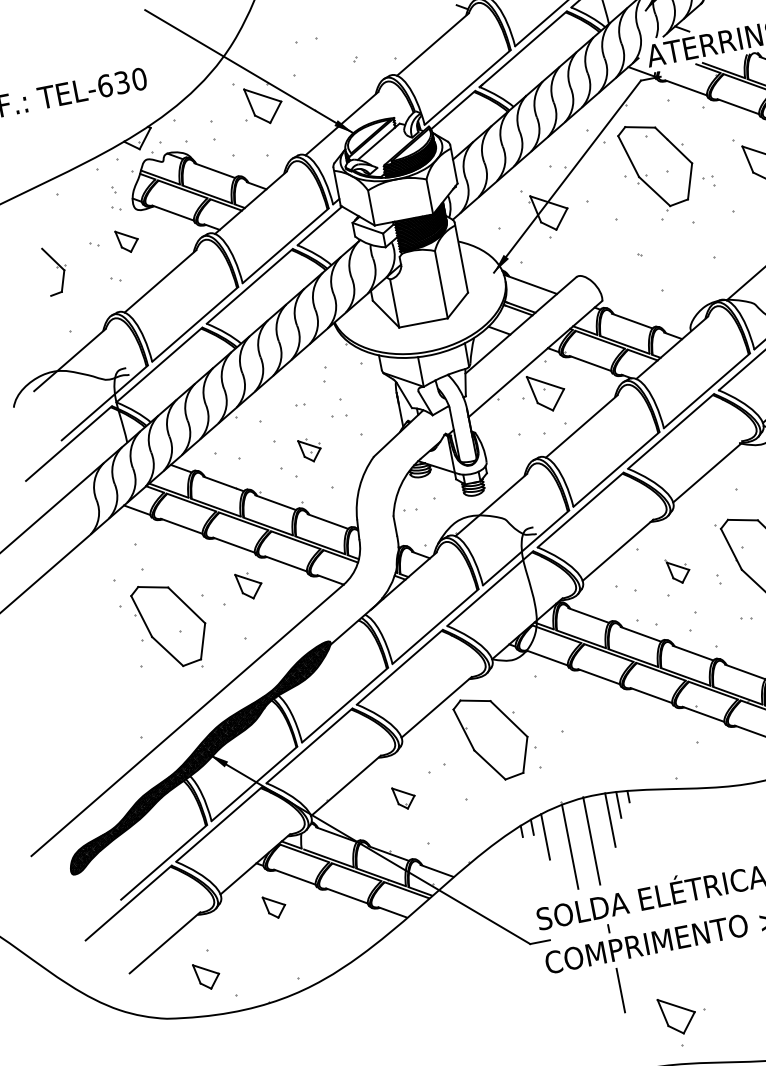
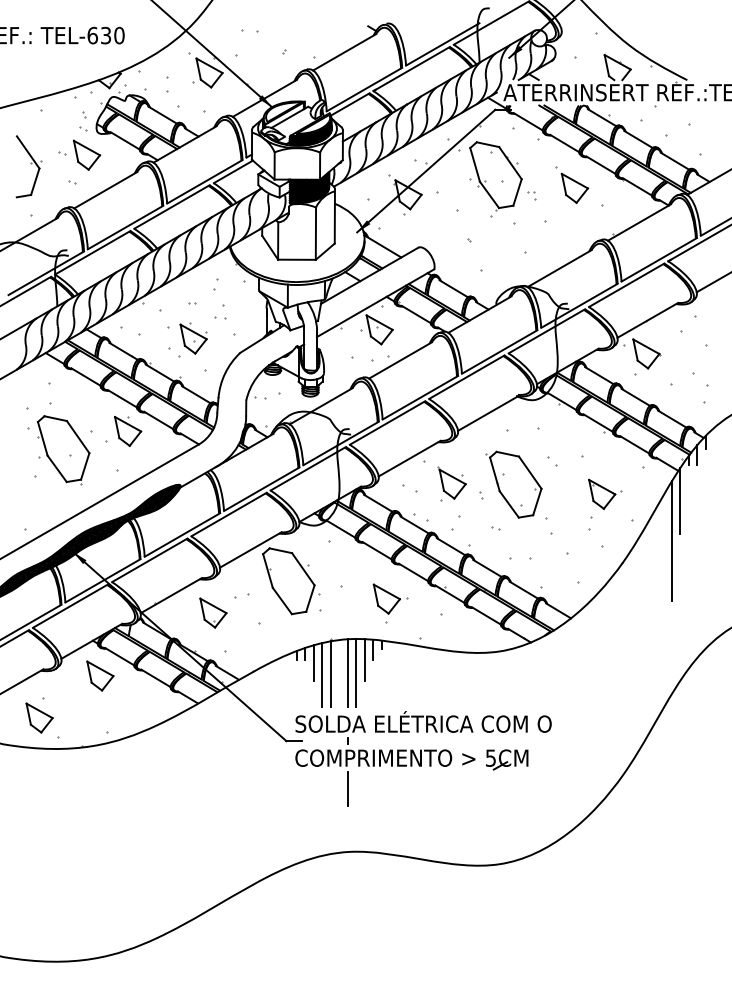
part: (126, 240) -> (86, 154), size x1.67
part: (55, 270) -> (28, 166), size x1.67
part: (310, 449) -> (193, 338), size x1.67
part: (677, 570) -> (451, 482), size x1.67
part: (249, 585) -> (128, 431), size x1.43
part: (404, 796) -> (213, 612), size x1.67
line: (603, 838) -> (356, 672), added
line: (559, 849) -> (322, 674), added
part: (274, 906) -> (100, 675), size x1.67
part: (207, 975) -> (39, 717), size x1.43
part: (683, 1019) -> (390, 603), moved

